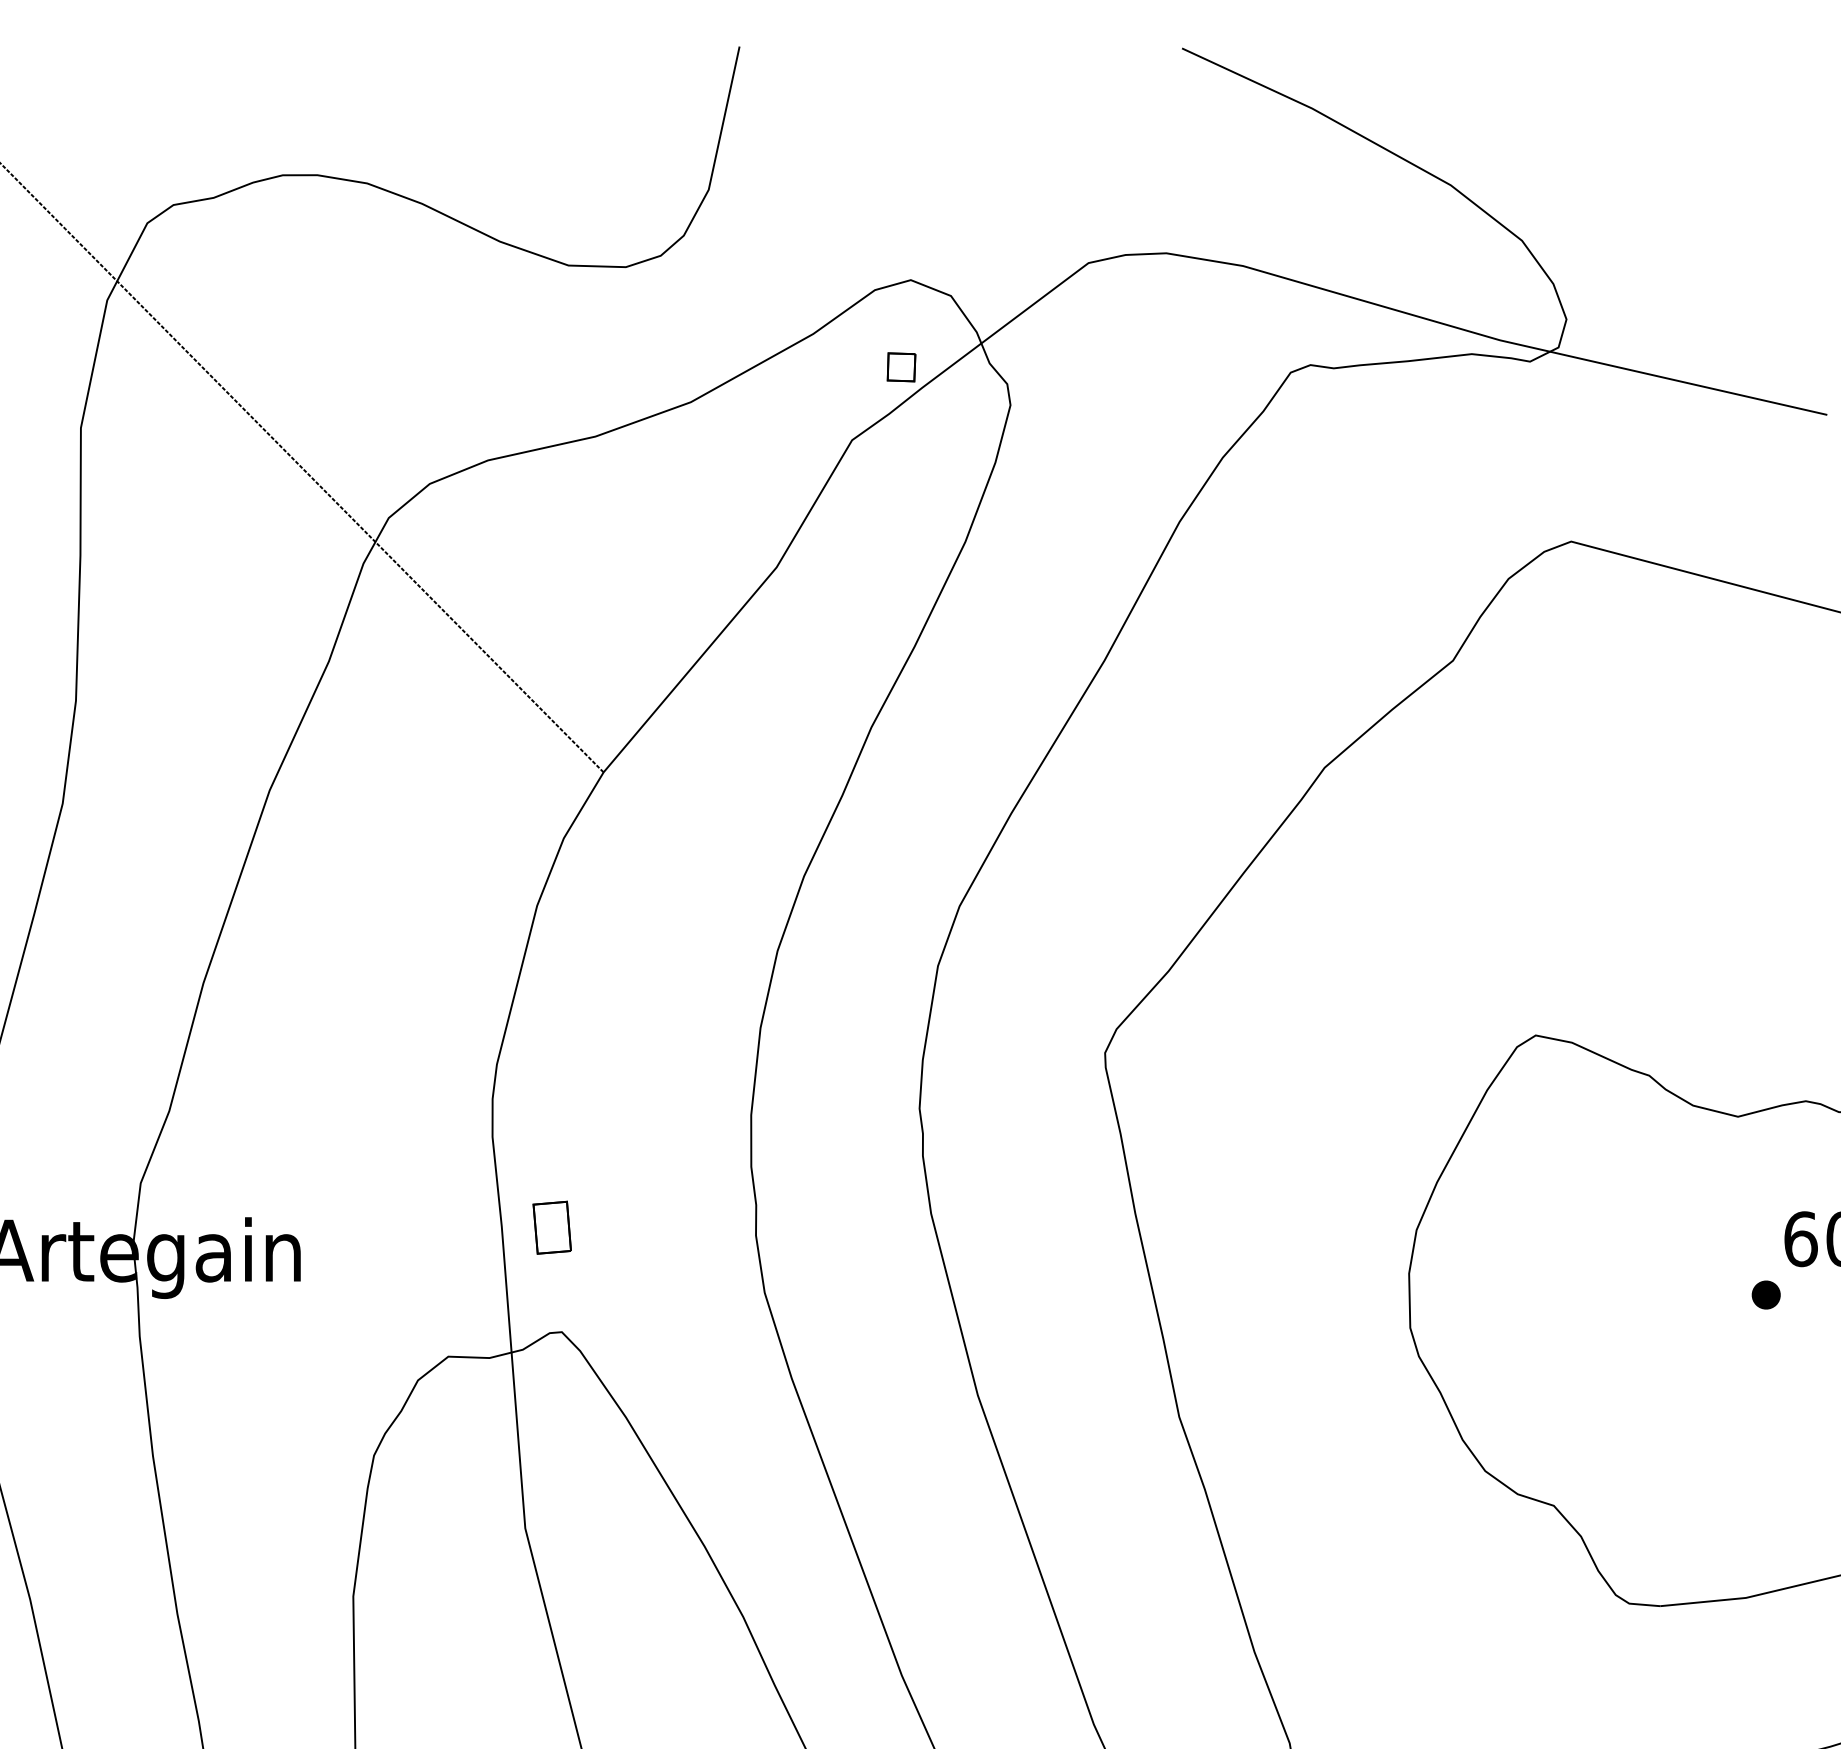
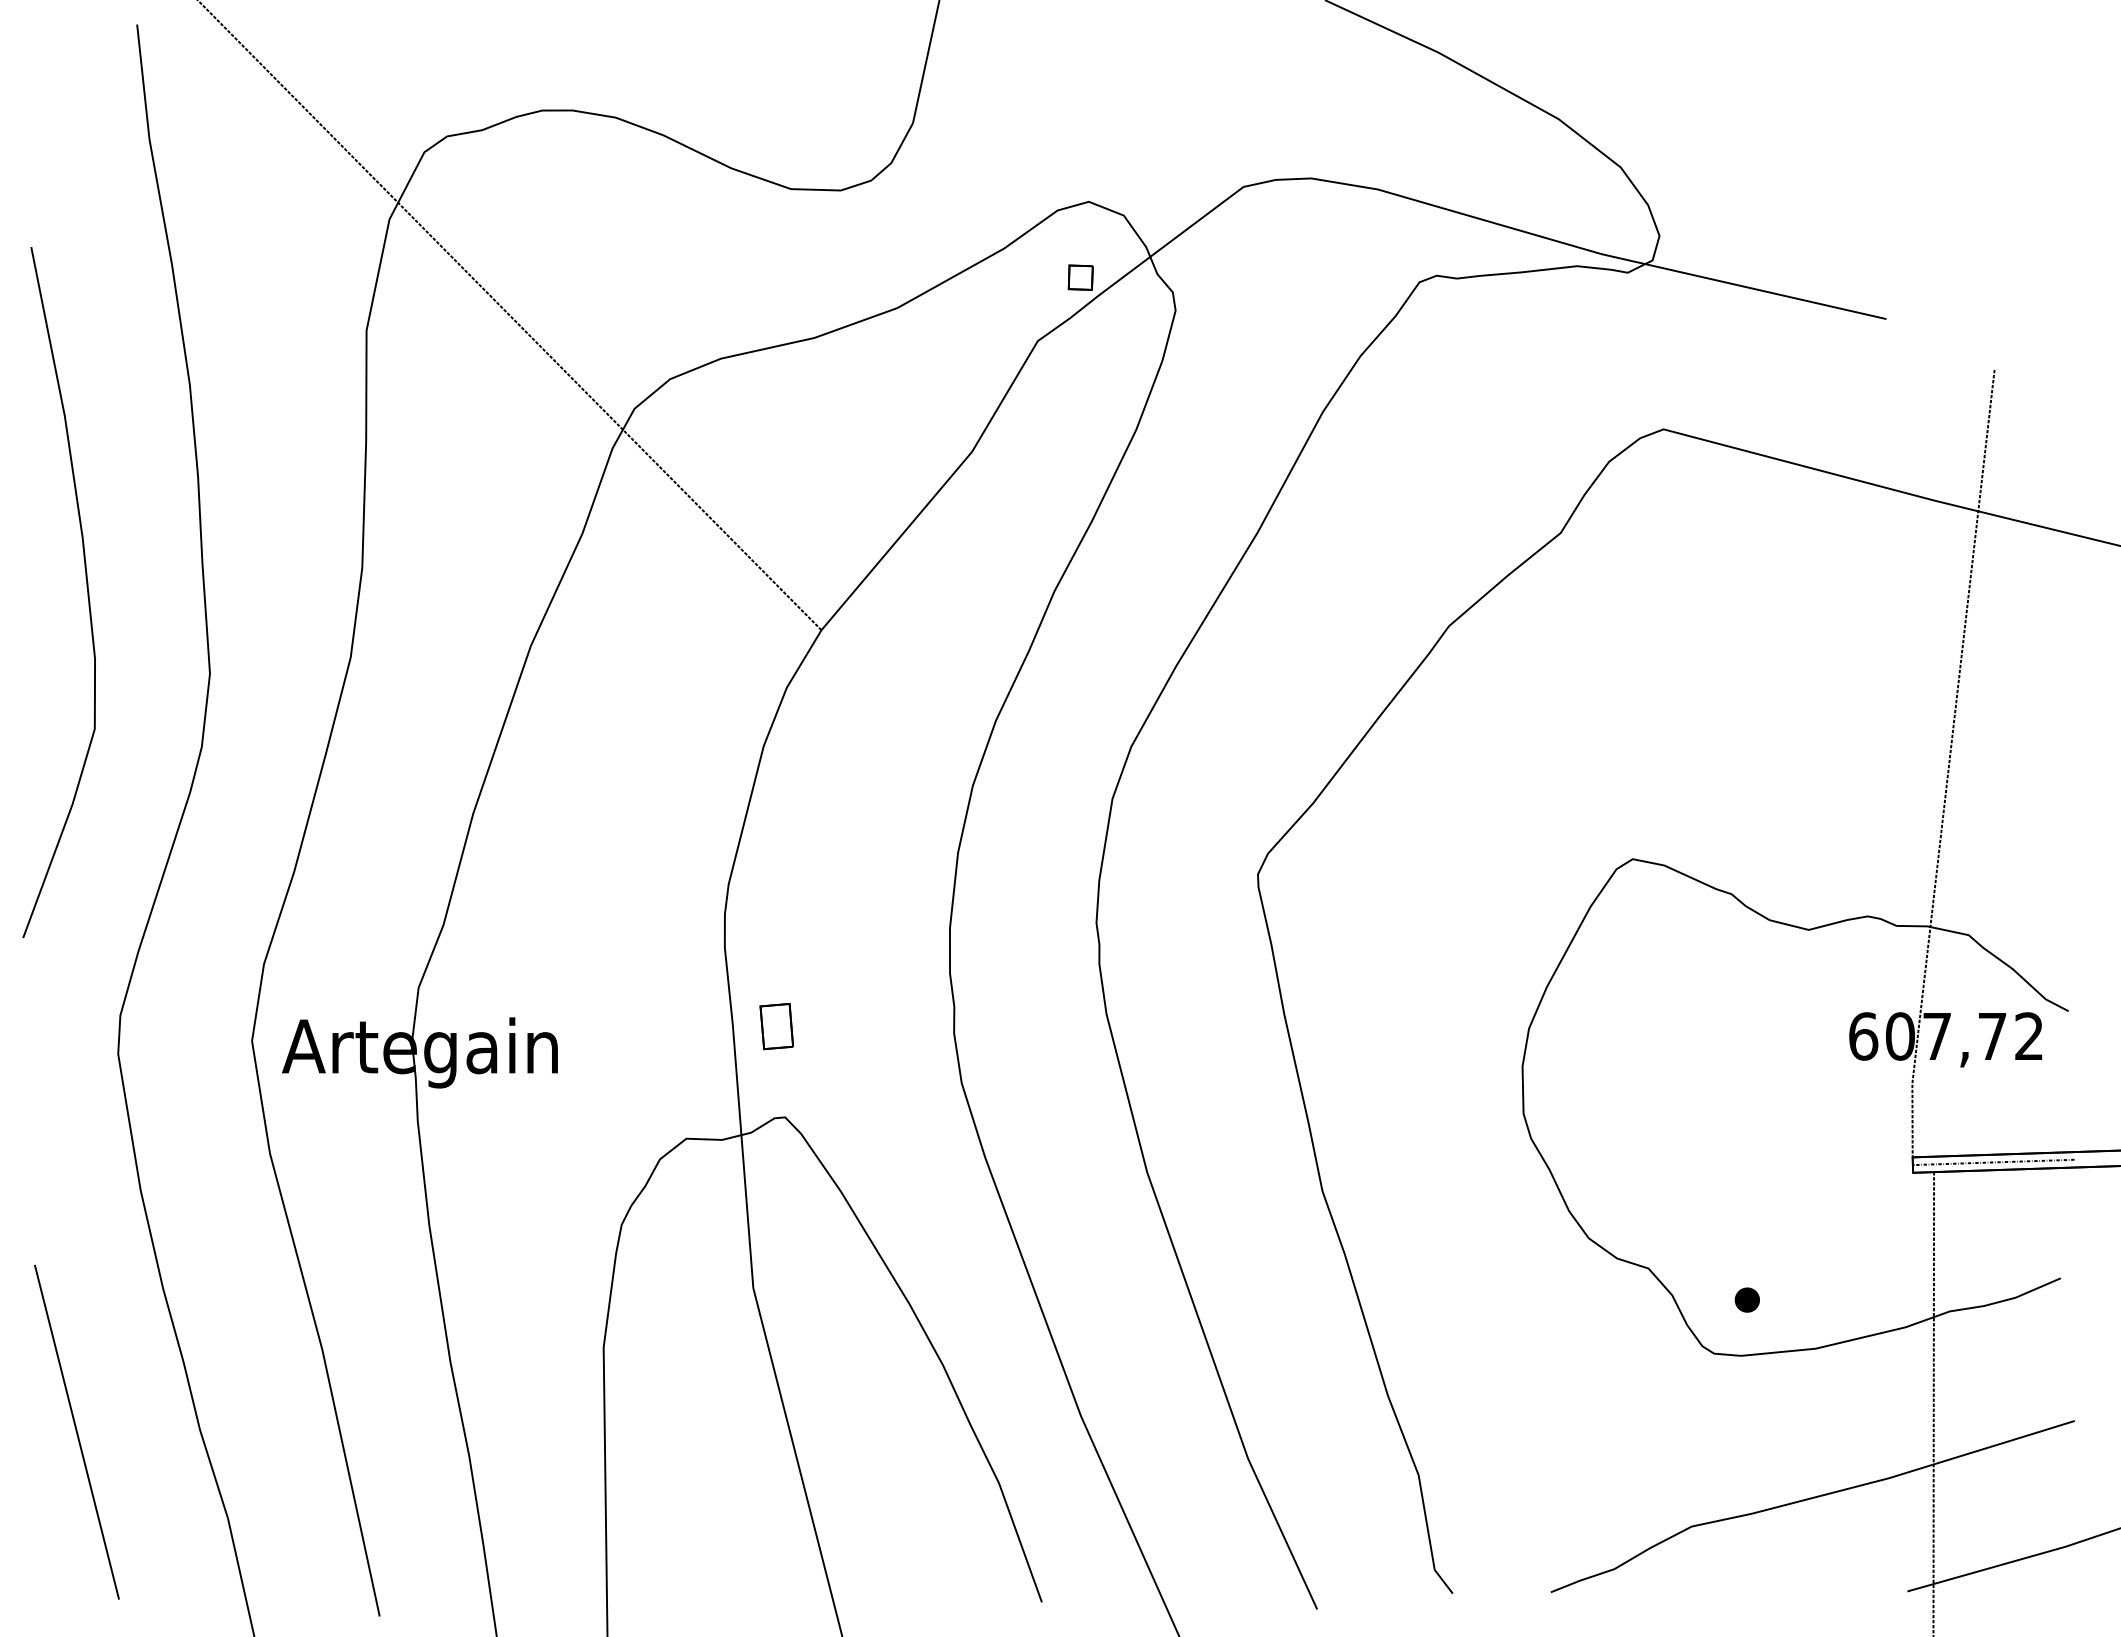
part: (1765, 1294) -> (1746, 1299), moved

